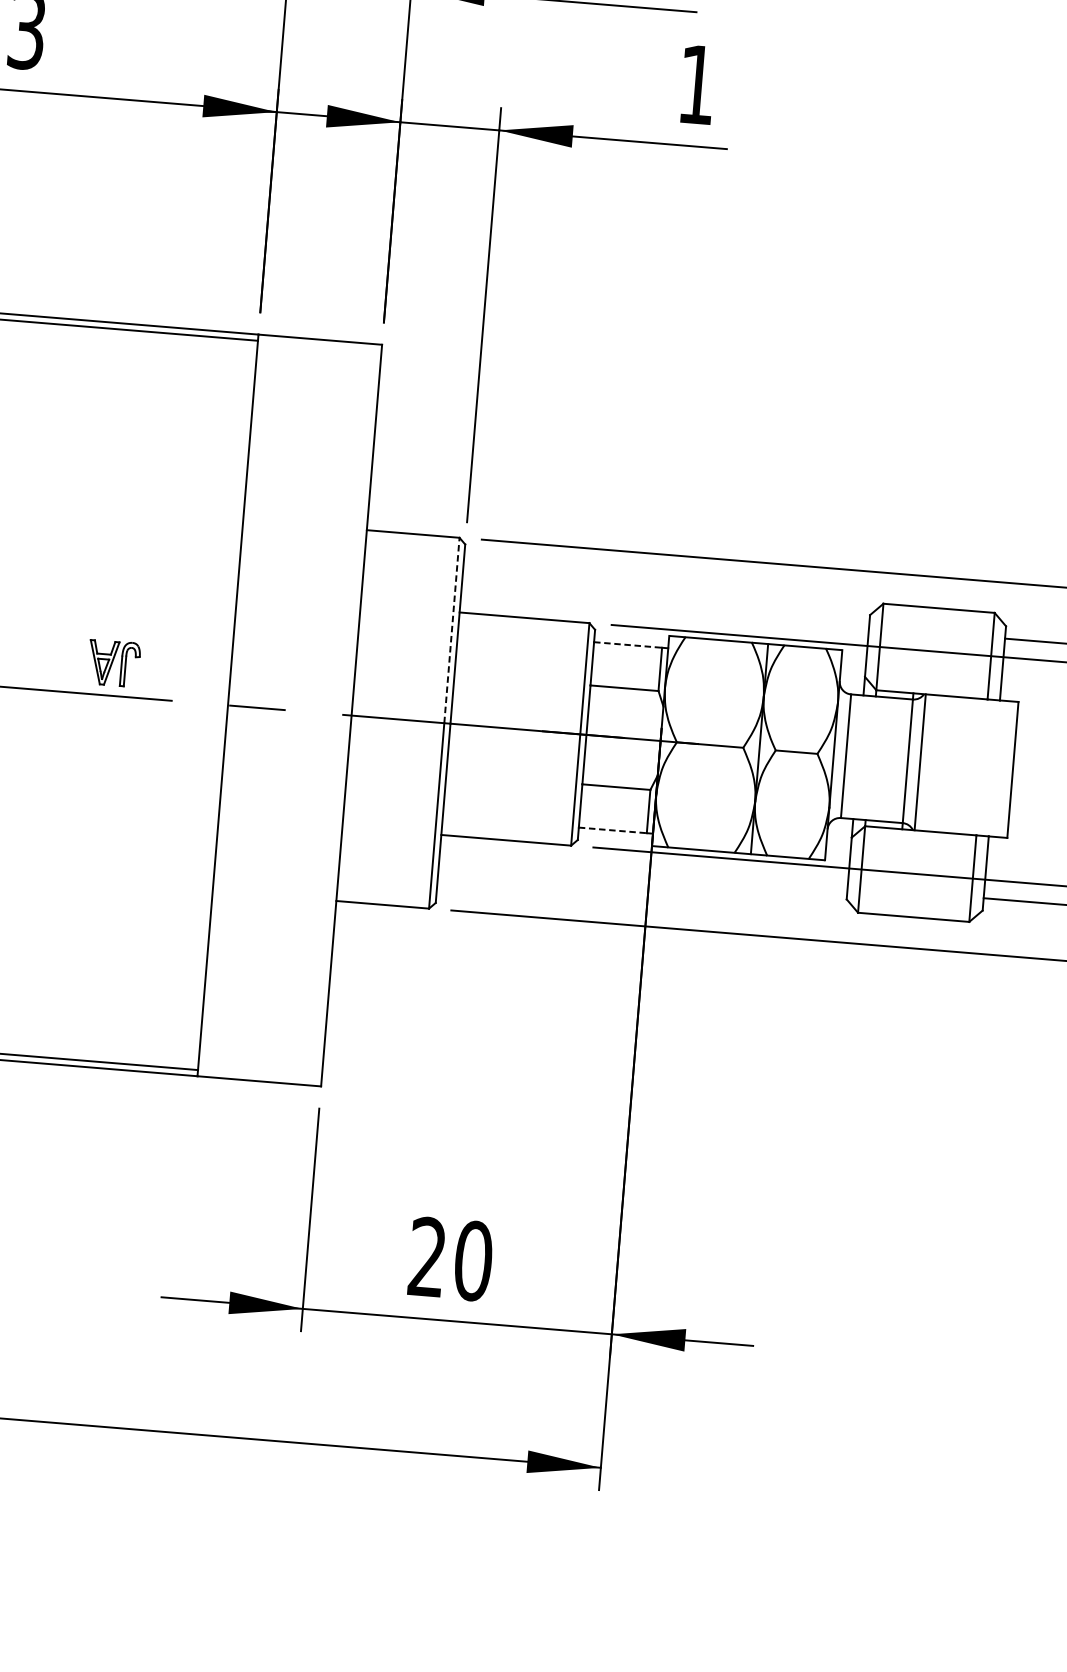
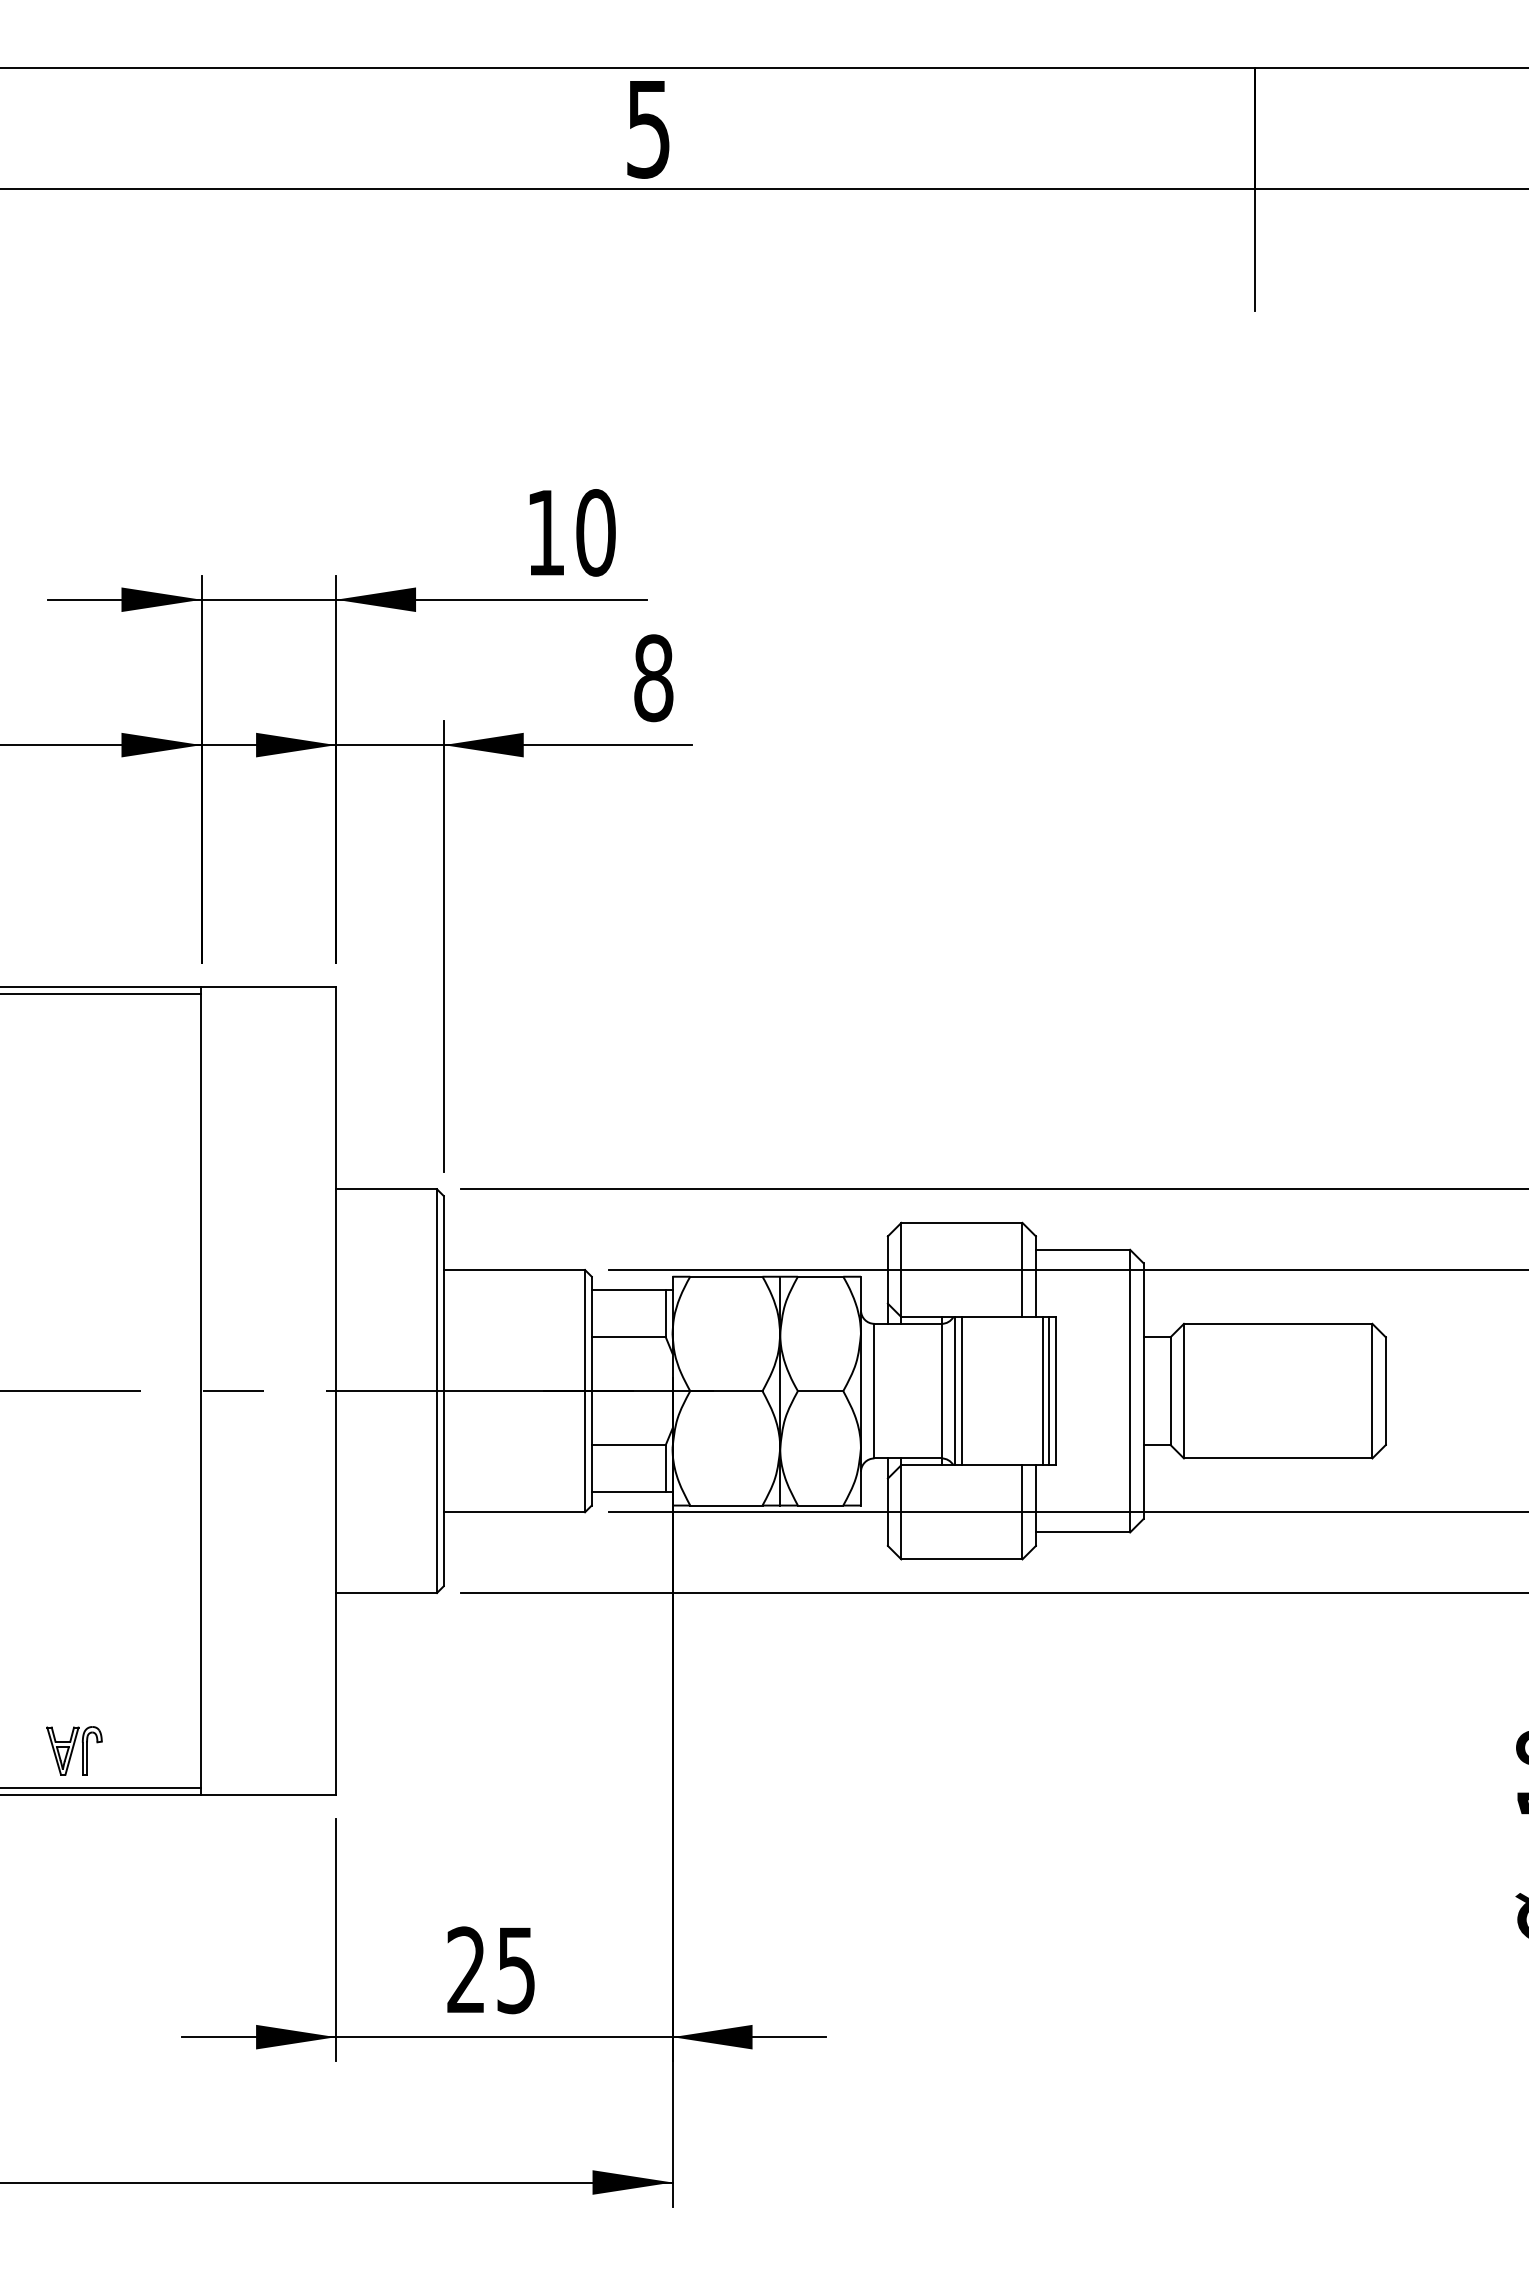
text: (696, 85) -> (653, 678), 1 -> 8
line: (452, 630) -> (437, 1290), dashed -> solid
line: (628, 645) -> (629, 1290), dashed -> solid
part: (114, 663) -> (74, 1750), moved
line: (925, 763) -> (961, 1391), added
line: (1000, 769) -> (1042, 1391), added
line: (1006, 769) -> (1049, 1391), added
line: (613, 830) -> (629, 1492), dashed -> solid
text: (473, 1261) -> (516, 1970), 20 -> 25

